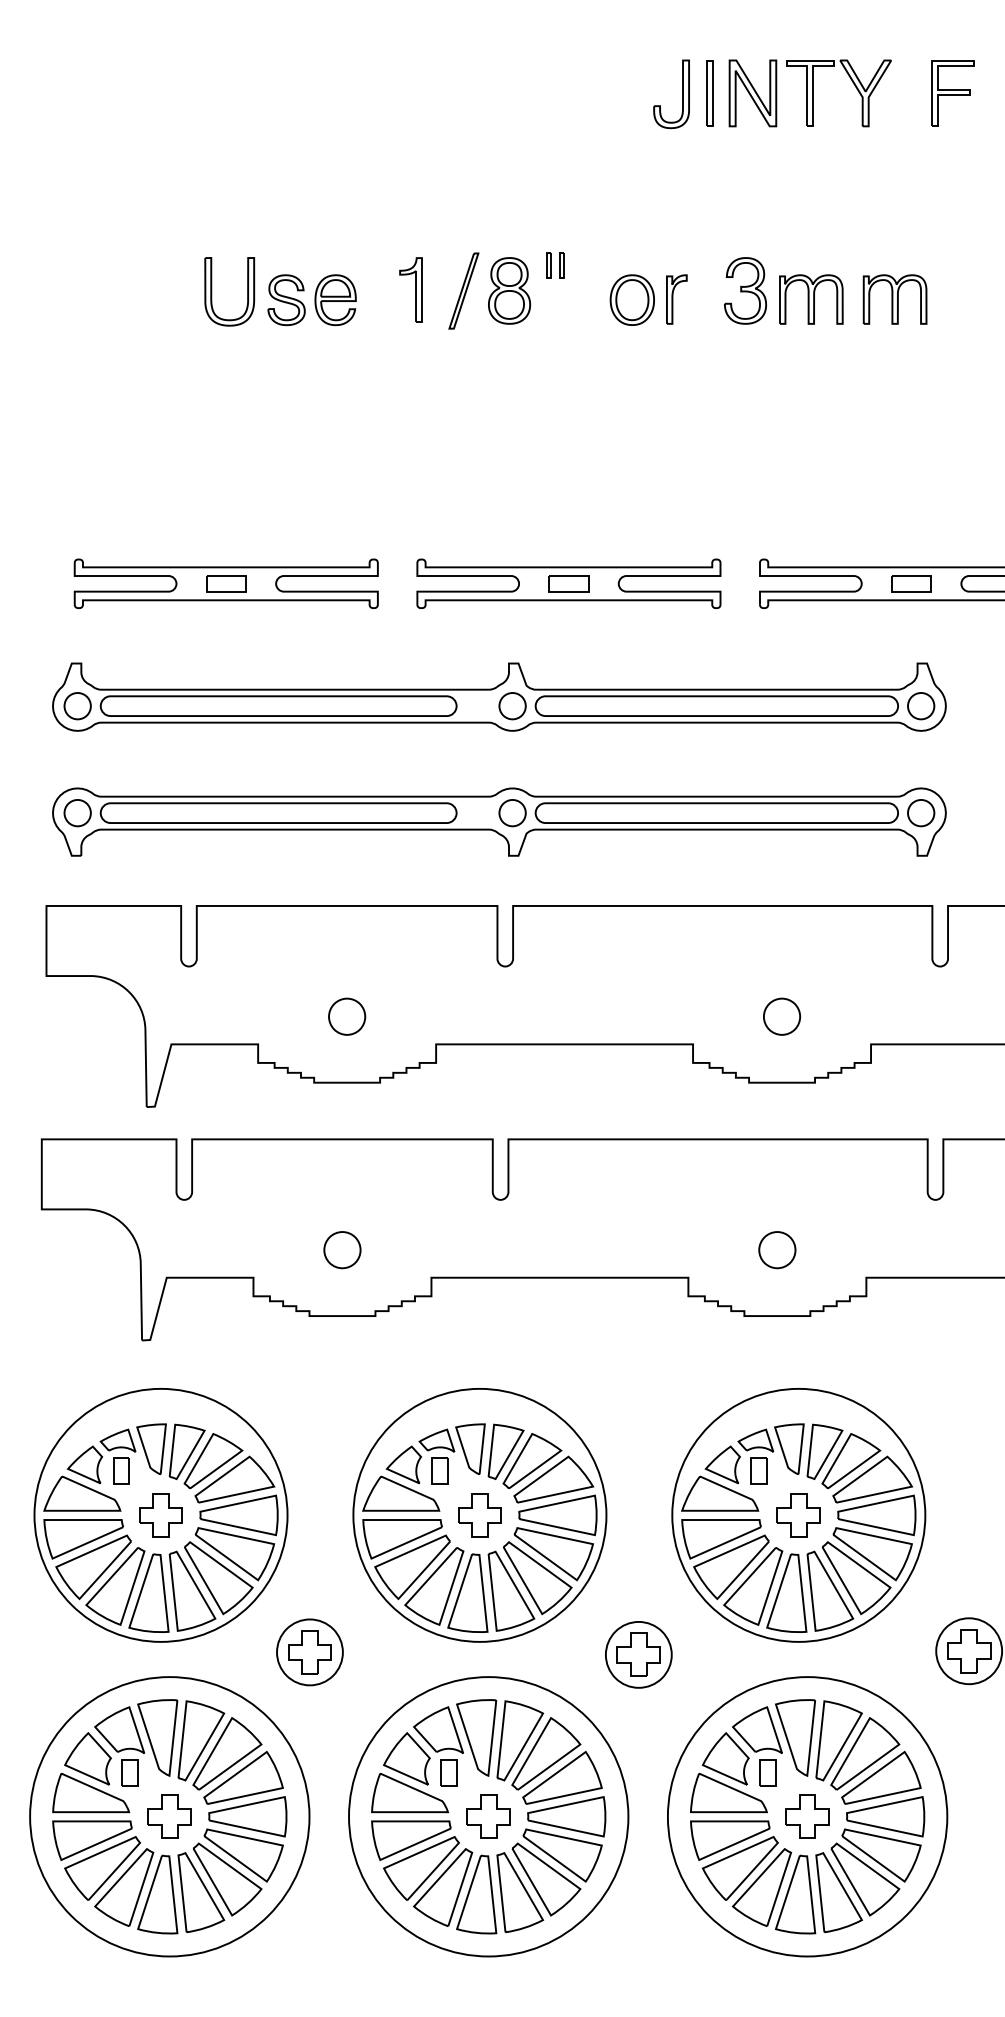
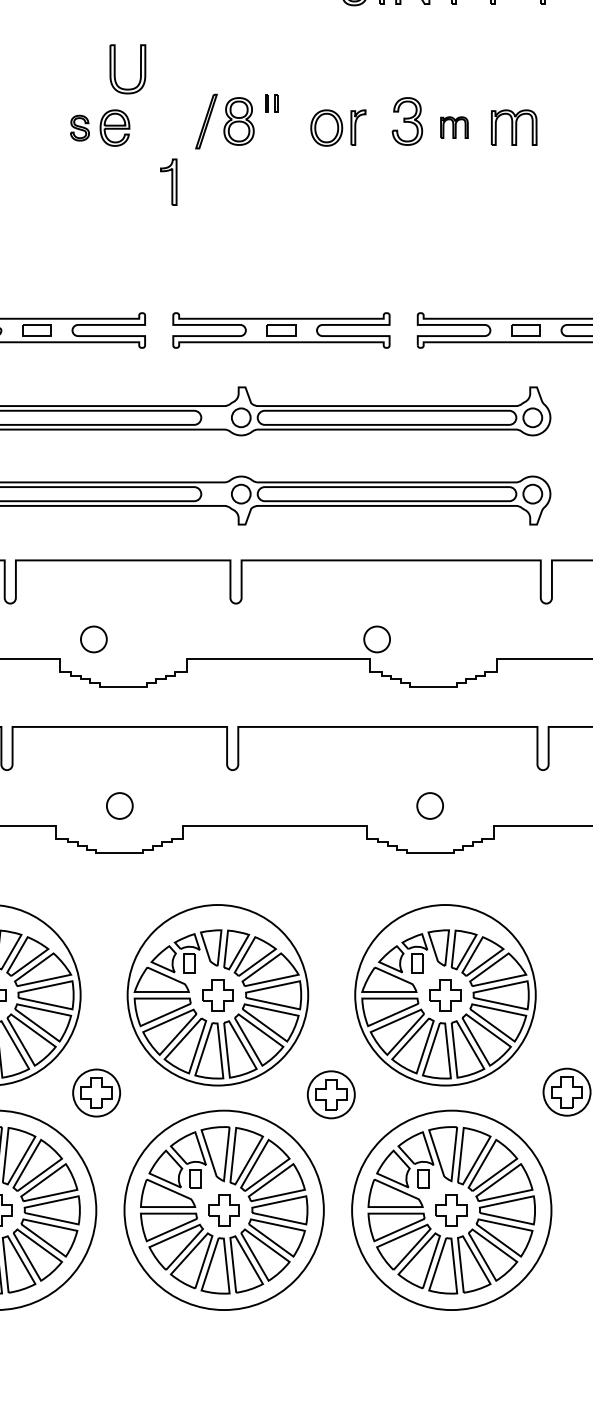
part: (410, 289) -> (168, 181), moved
part: (212, 291) -> (115, 69), moved
part: (811, 299) -> (454, 127), size x0.6
part: (286, 300) -> (79, 128), size x0.7
part: (347, 1016) -> (94, 639), moved
part: (782, 1016) -> (377, 639), moved

